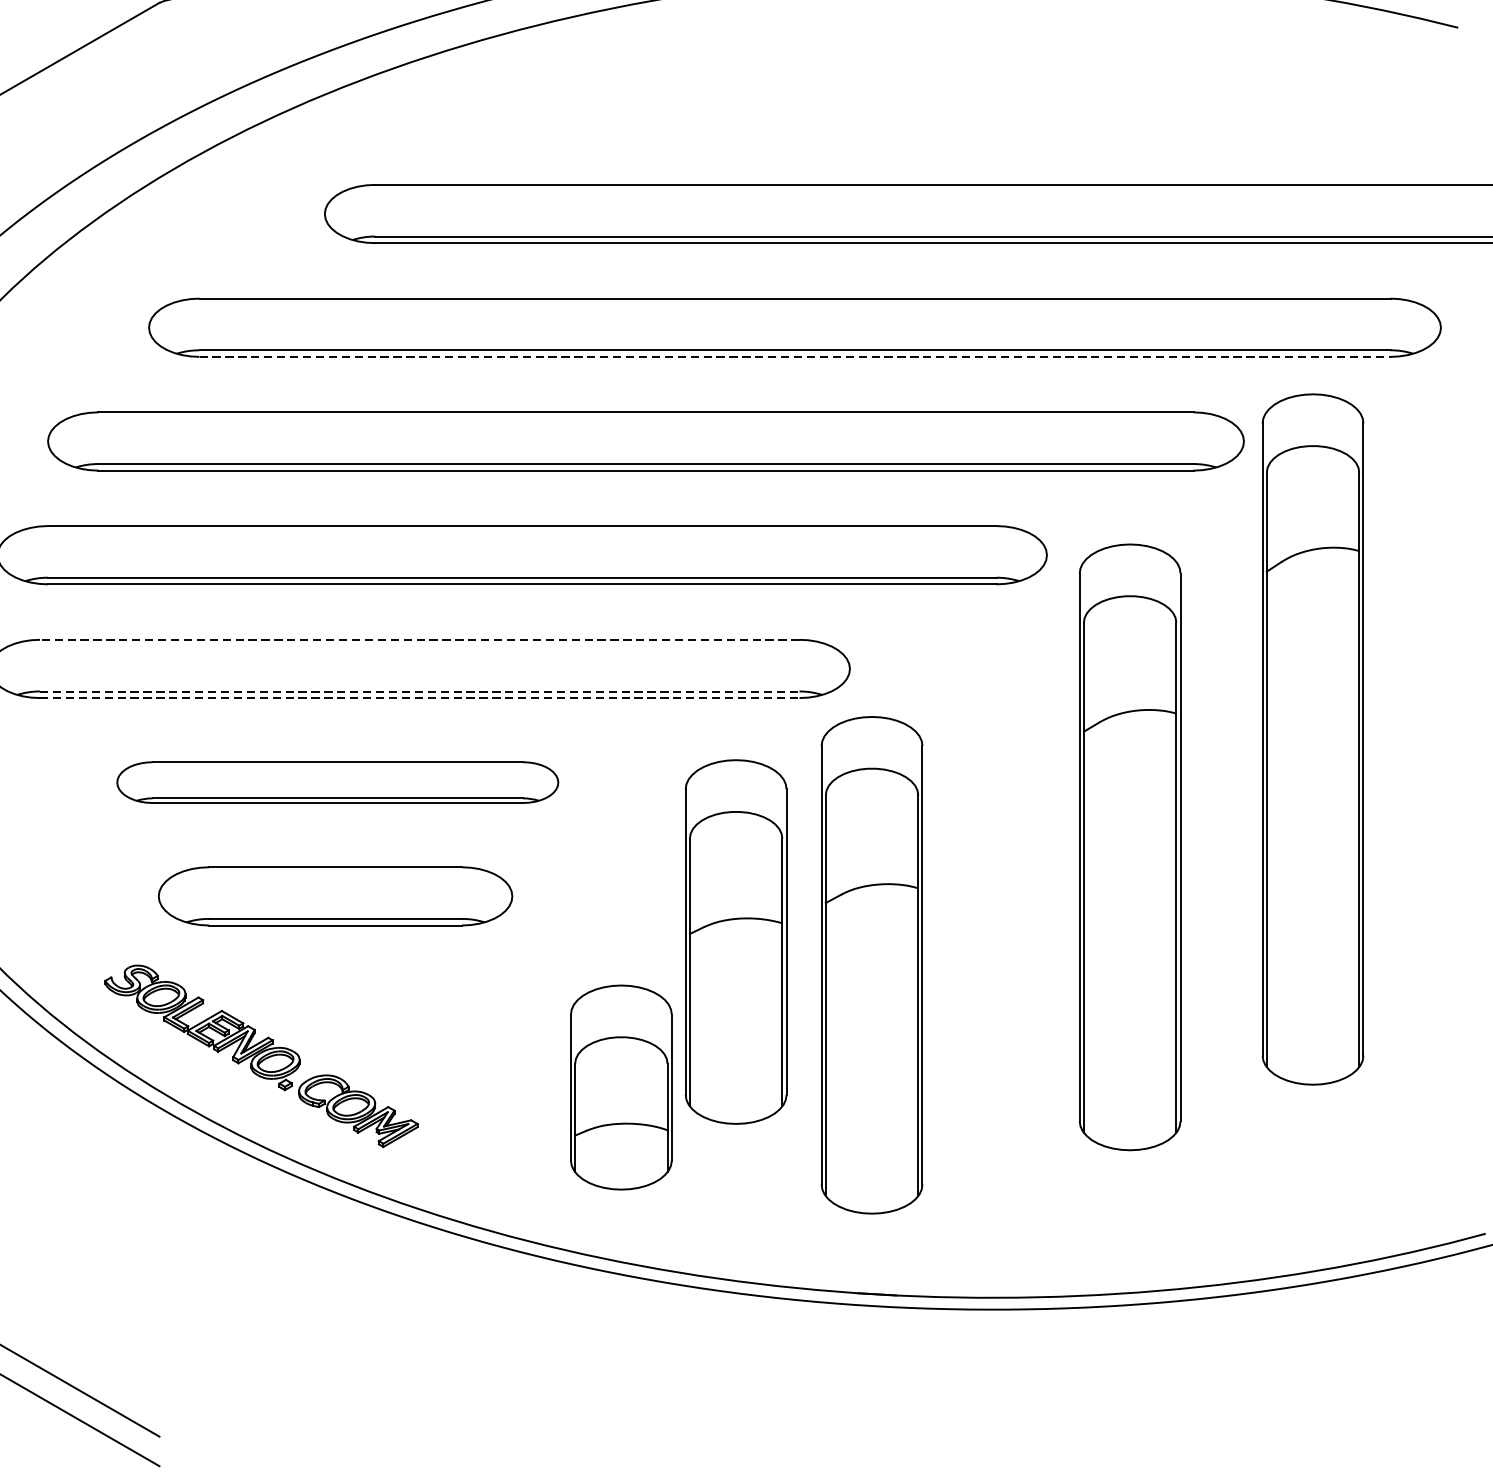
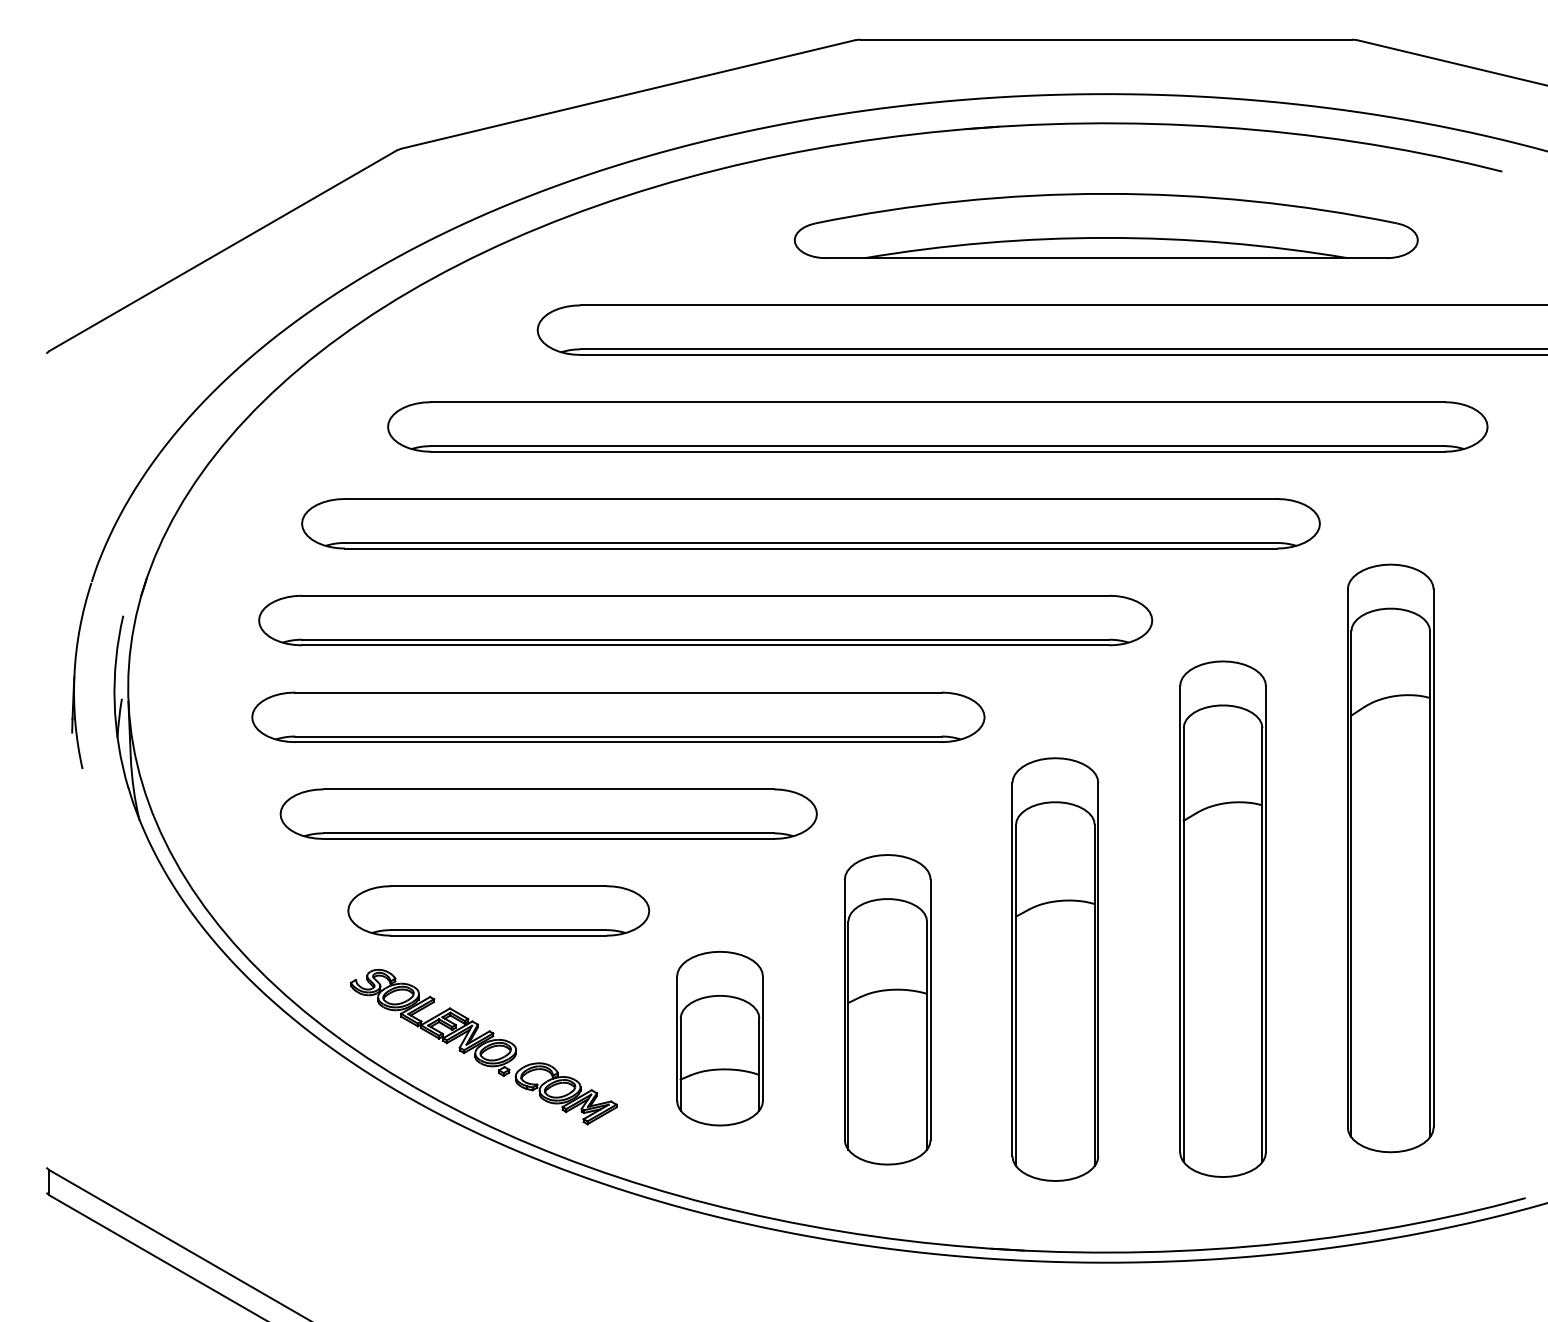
part: (992, 91) -> (1105, 225), added
line: (794, 356) -> (937, 451), dashed -> solid
line: (418, 639) -> (617, 692), dashed -> solid
line: (419, 691) -> (618, 736), dashed -> solid
line: (419, 698) -> (618, 742), dashed -> solid
part: (1312, 739) -> (1390, 858), moved
part: (337, 781) -> (548, 813), size x1.43
part: (1129, 846) -> (1222, 918), moved
part: (335, 895) -> (498, 910), moved
part: (735, 941) -> (887, 1009), moved
part: (872, 965) -> (1055, 969), moved
part: (620, 1087) -> (719, 1038), moved

